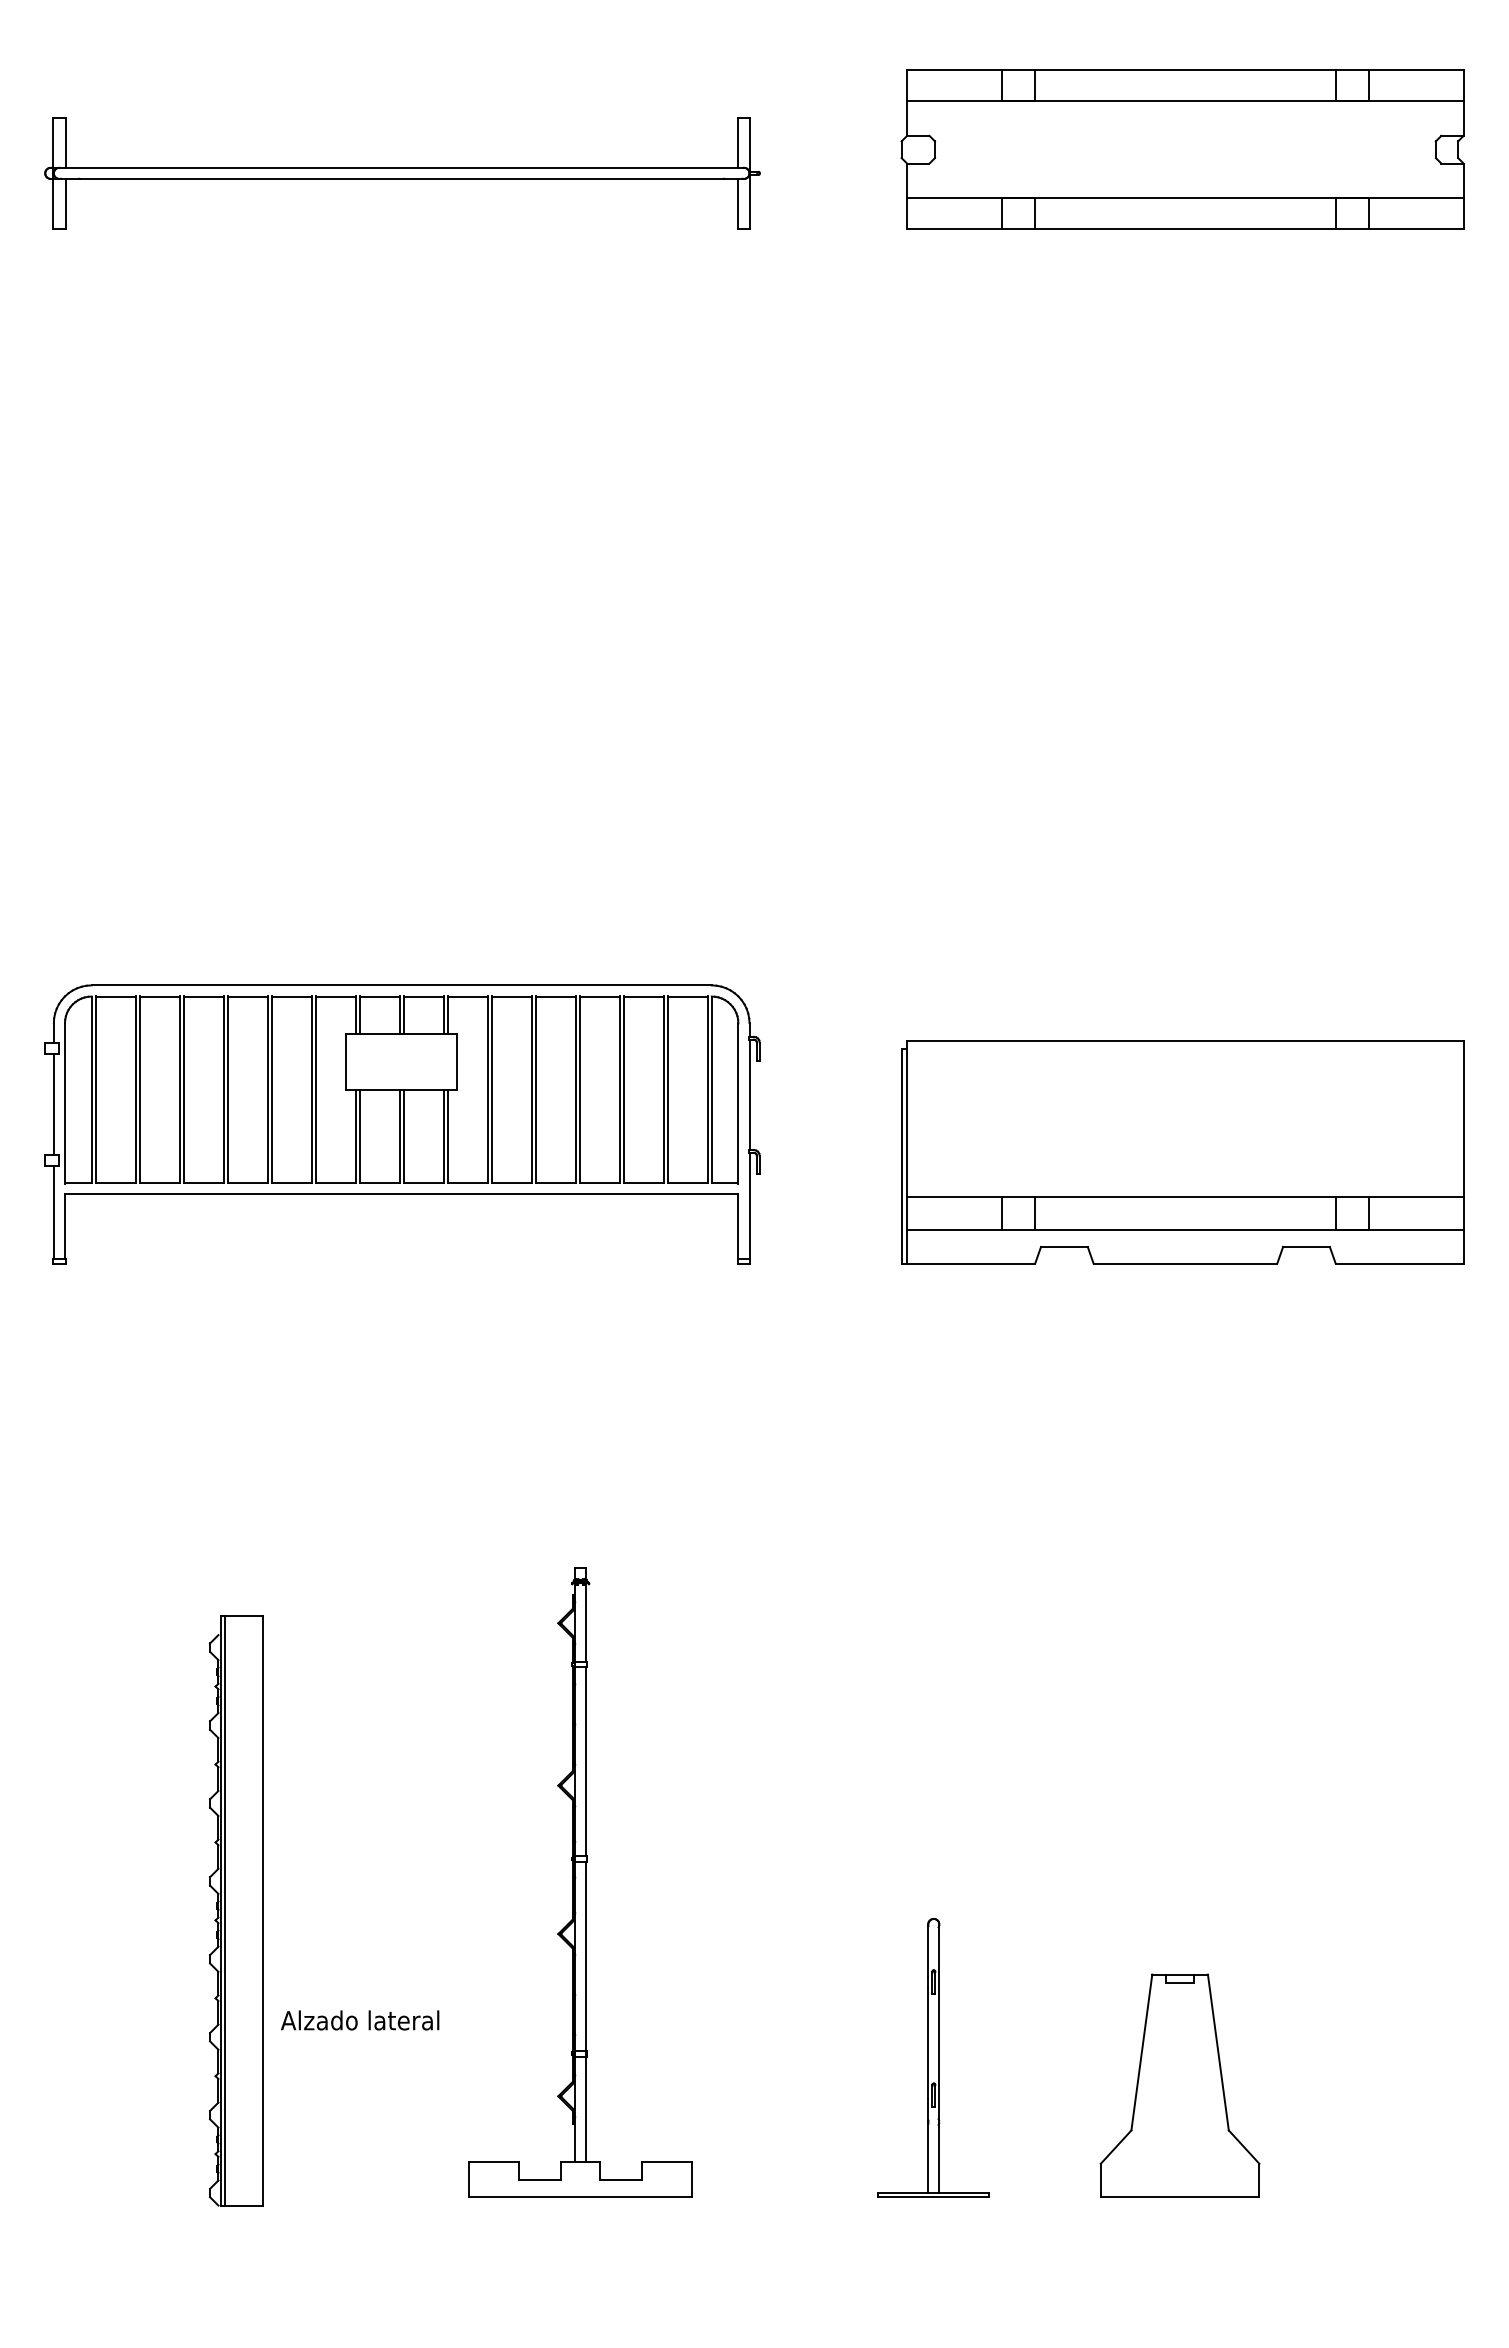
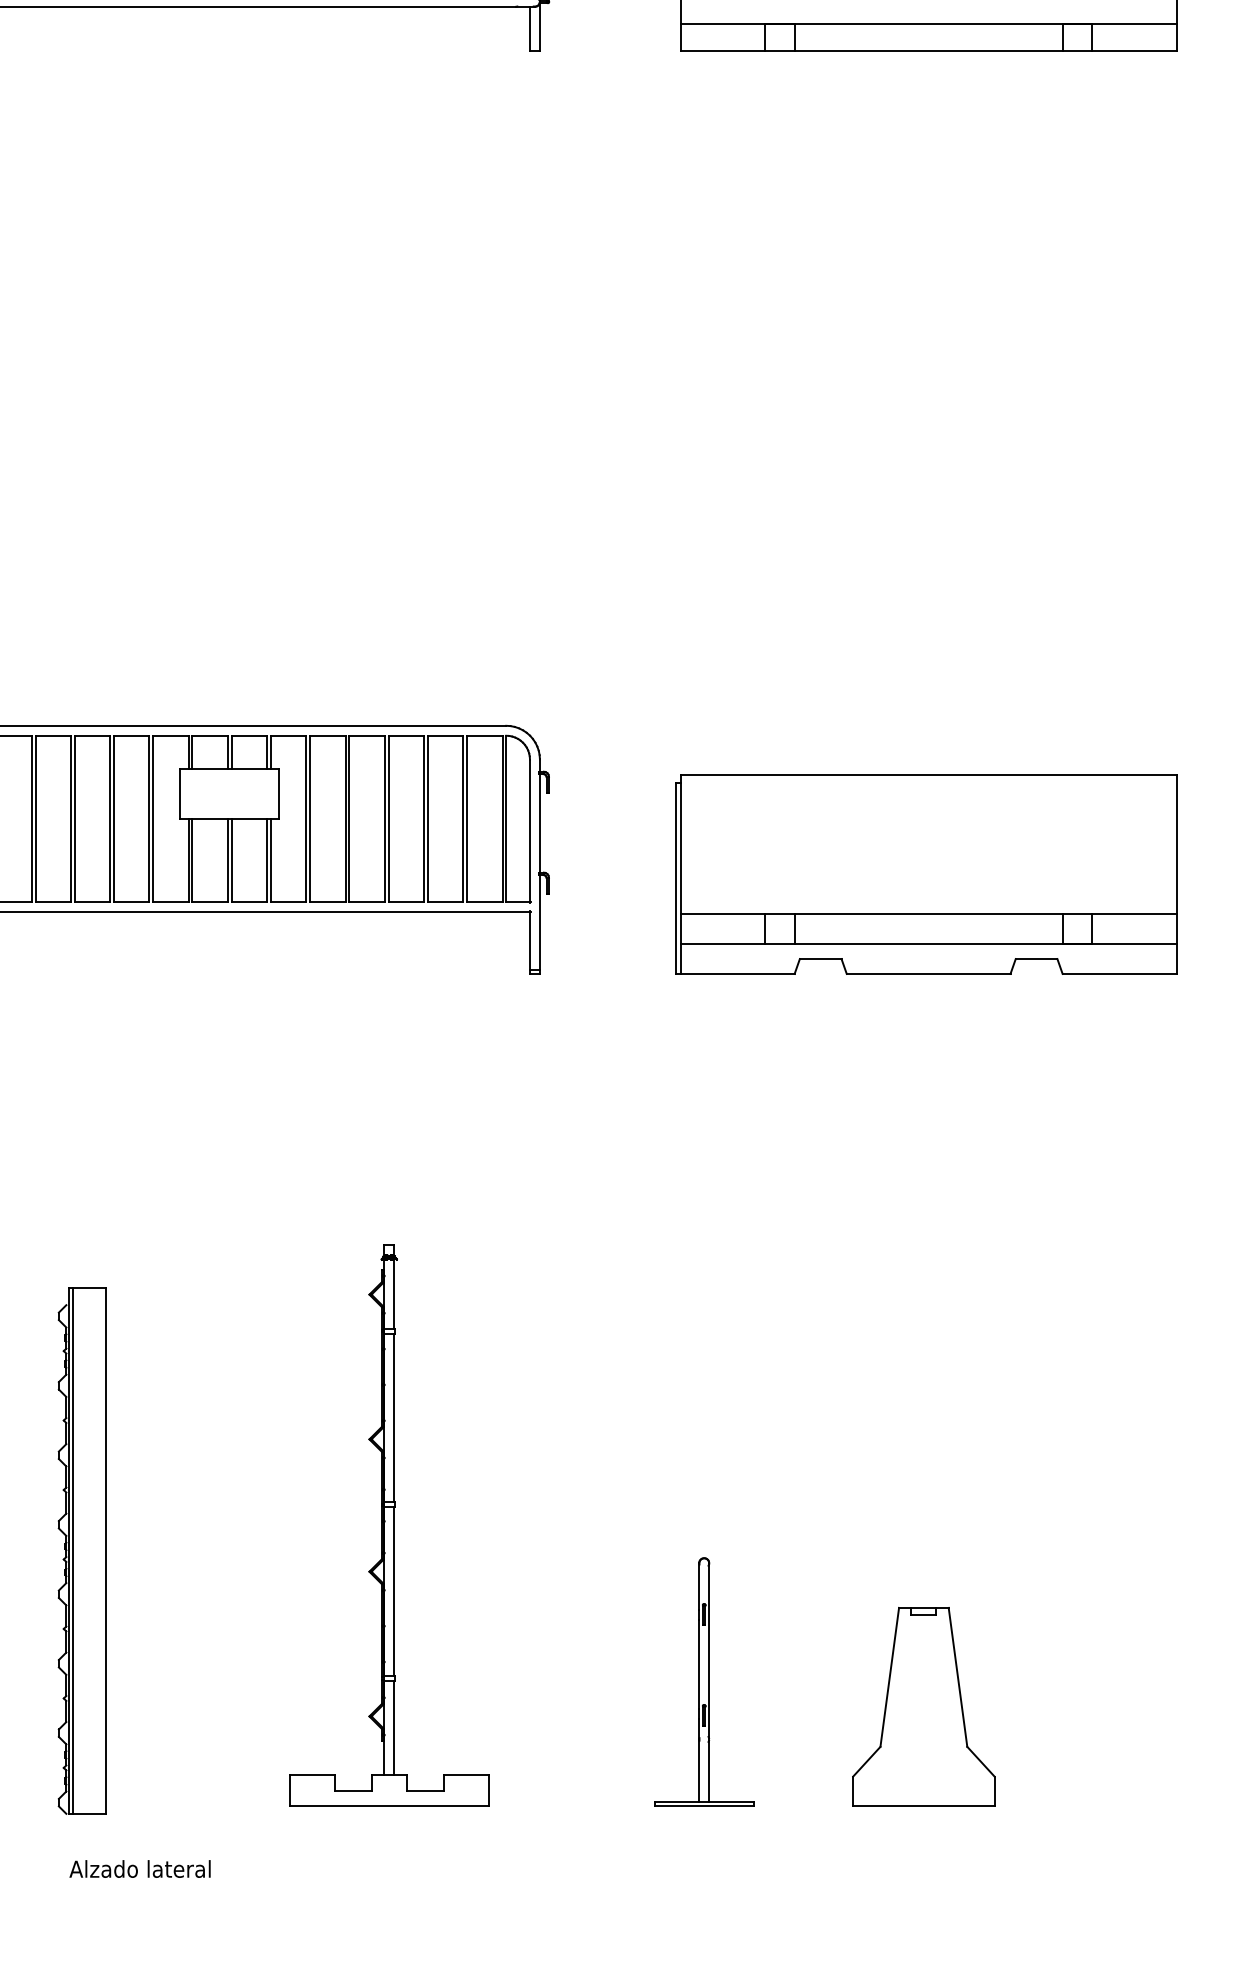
text: (360, 2020) -> (140, 1869), moved

